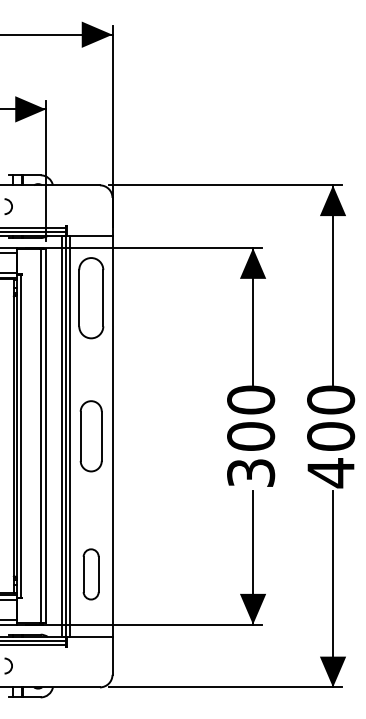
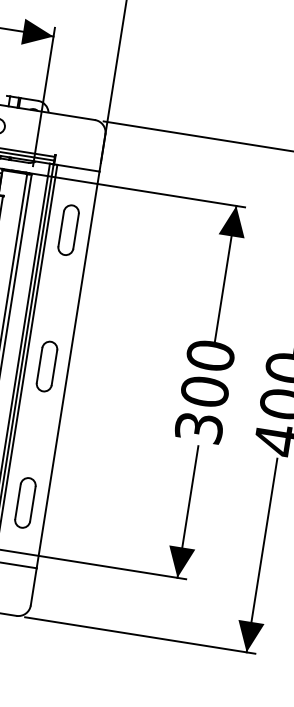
part: (90, 298) -> (67, 230), size x0.62
part: (90, 436) -> (46, 366), size x0.71

